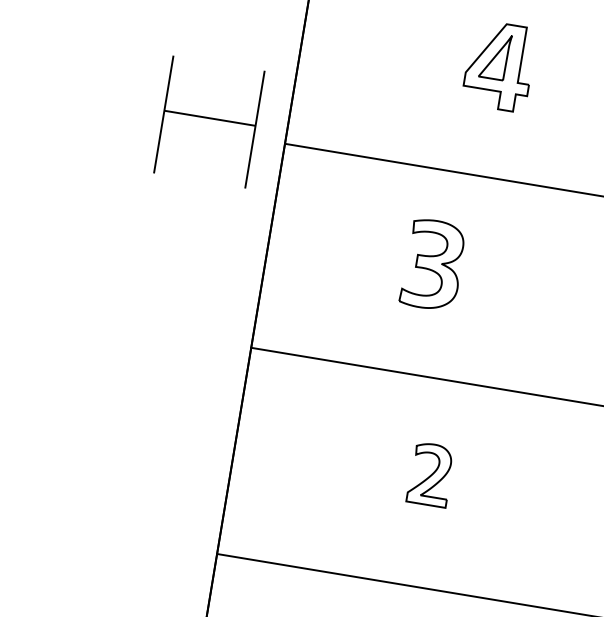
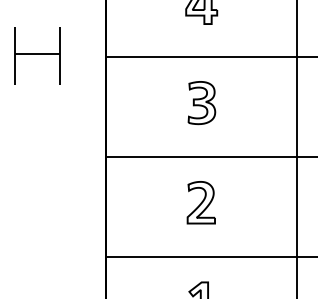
part: (209, 121) -> (37, 55), moved
part: (432, 265) -> (201, 103), moved
part: (429, 473) -> (200, 202), size x1.43

